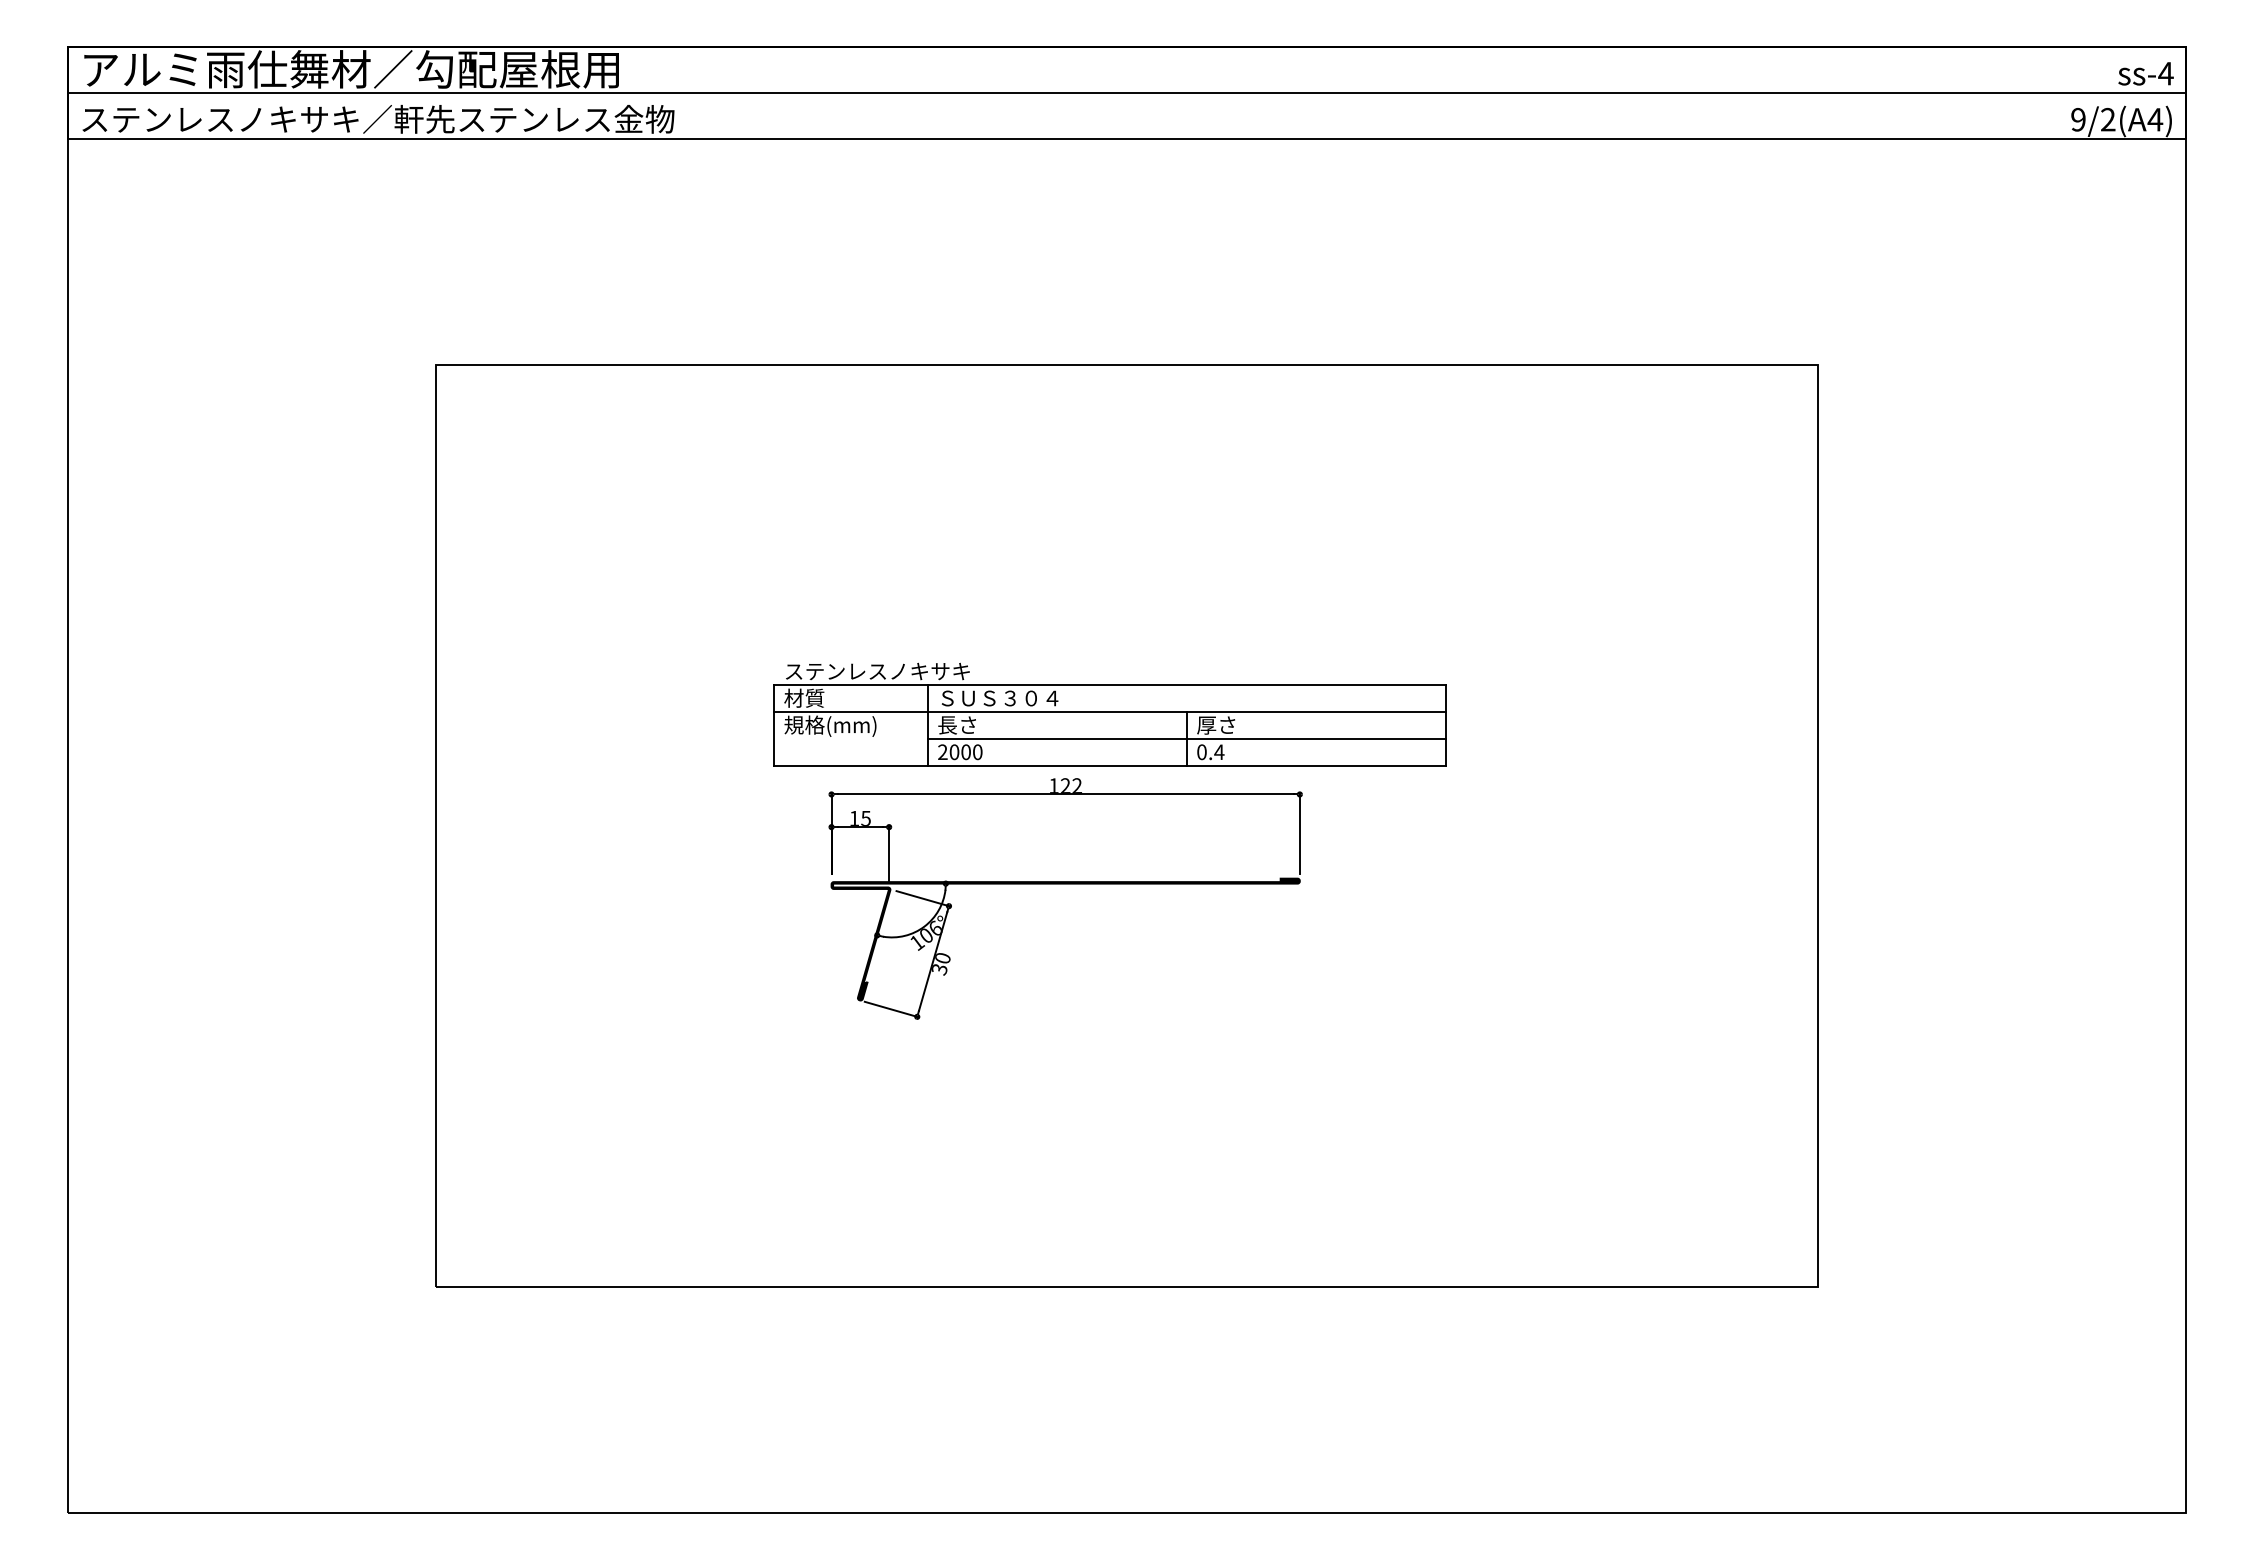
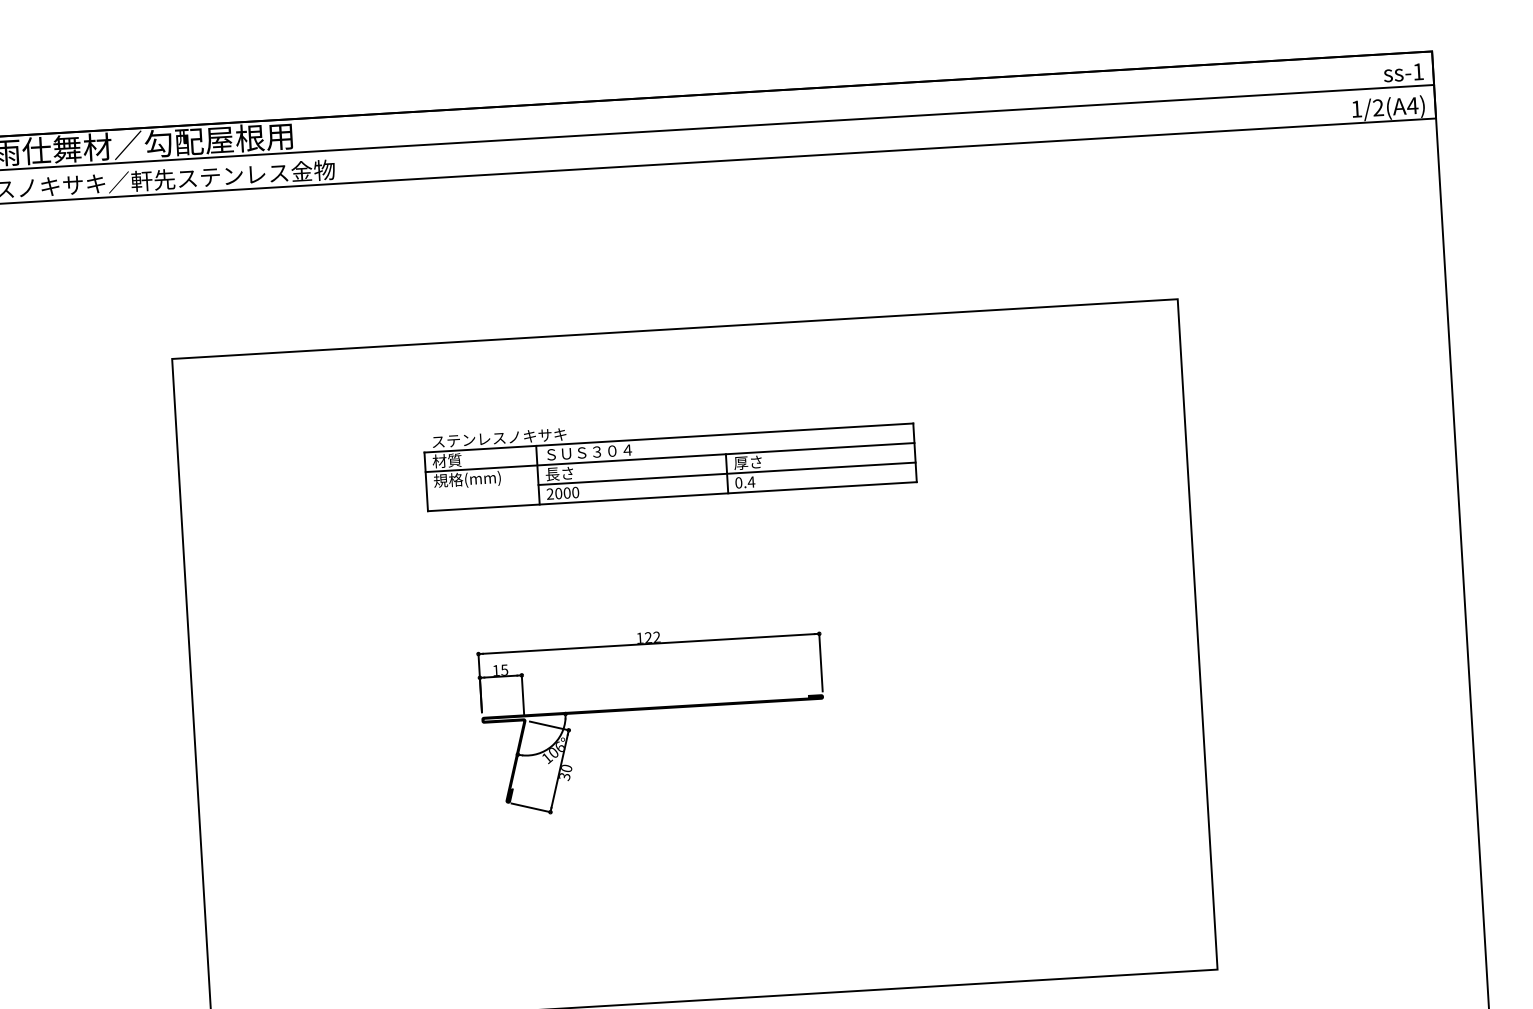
text: (2165, 73) -> (1418, 71), ss-4 -> ss-1
text: (2078, 119) -> (1356, 108), 9/2(A4) -> 1/2(A4)
part: (1109, 714) -> (669, 459), moved

